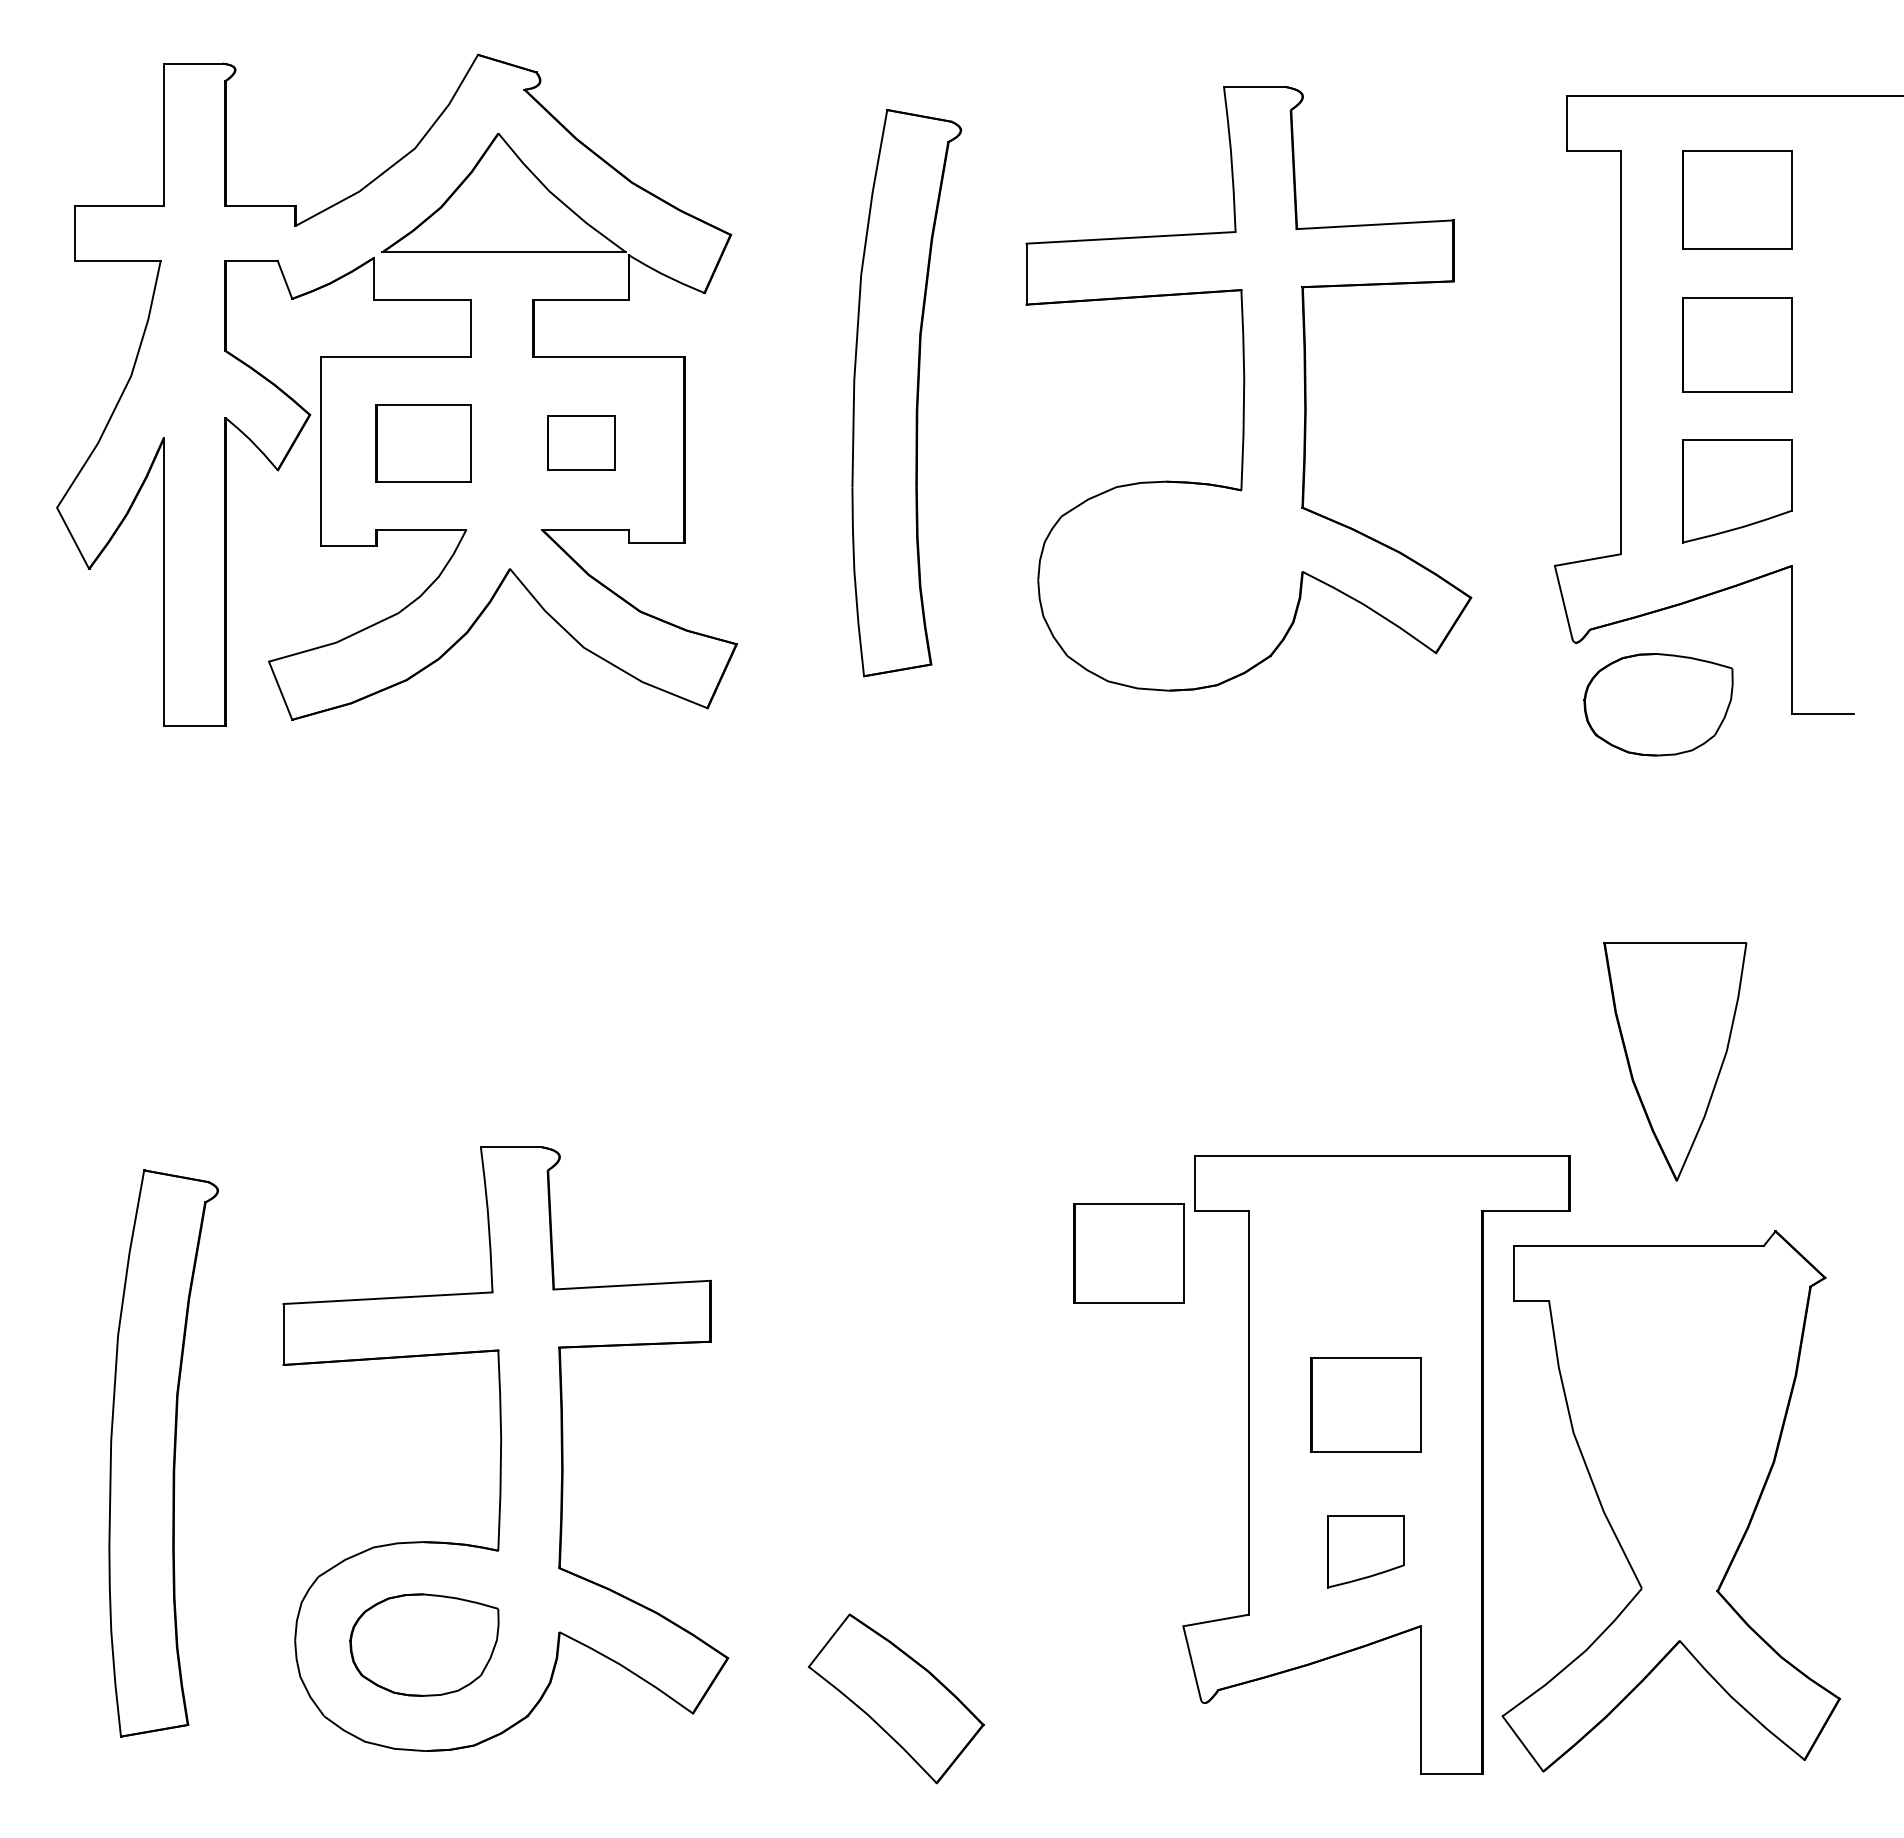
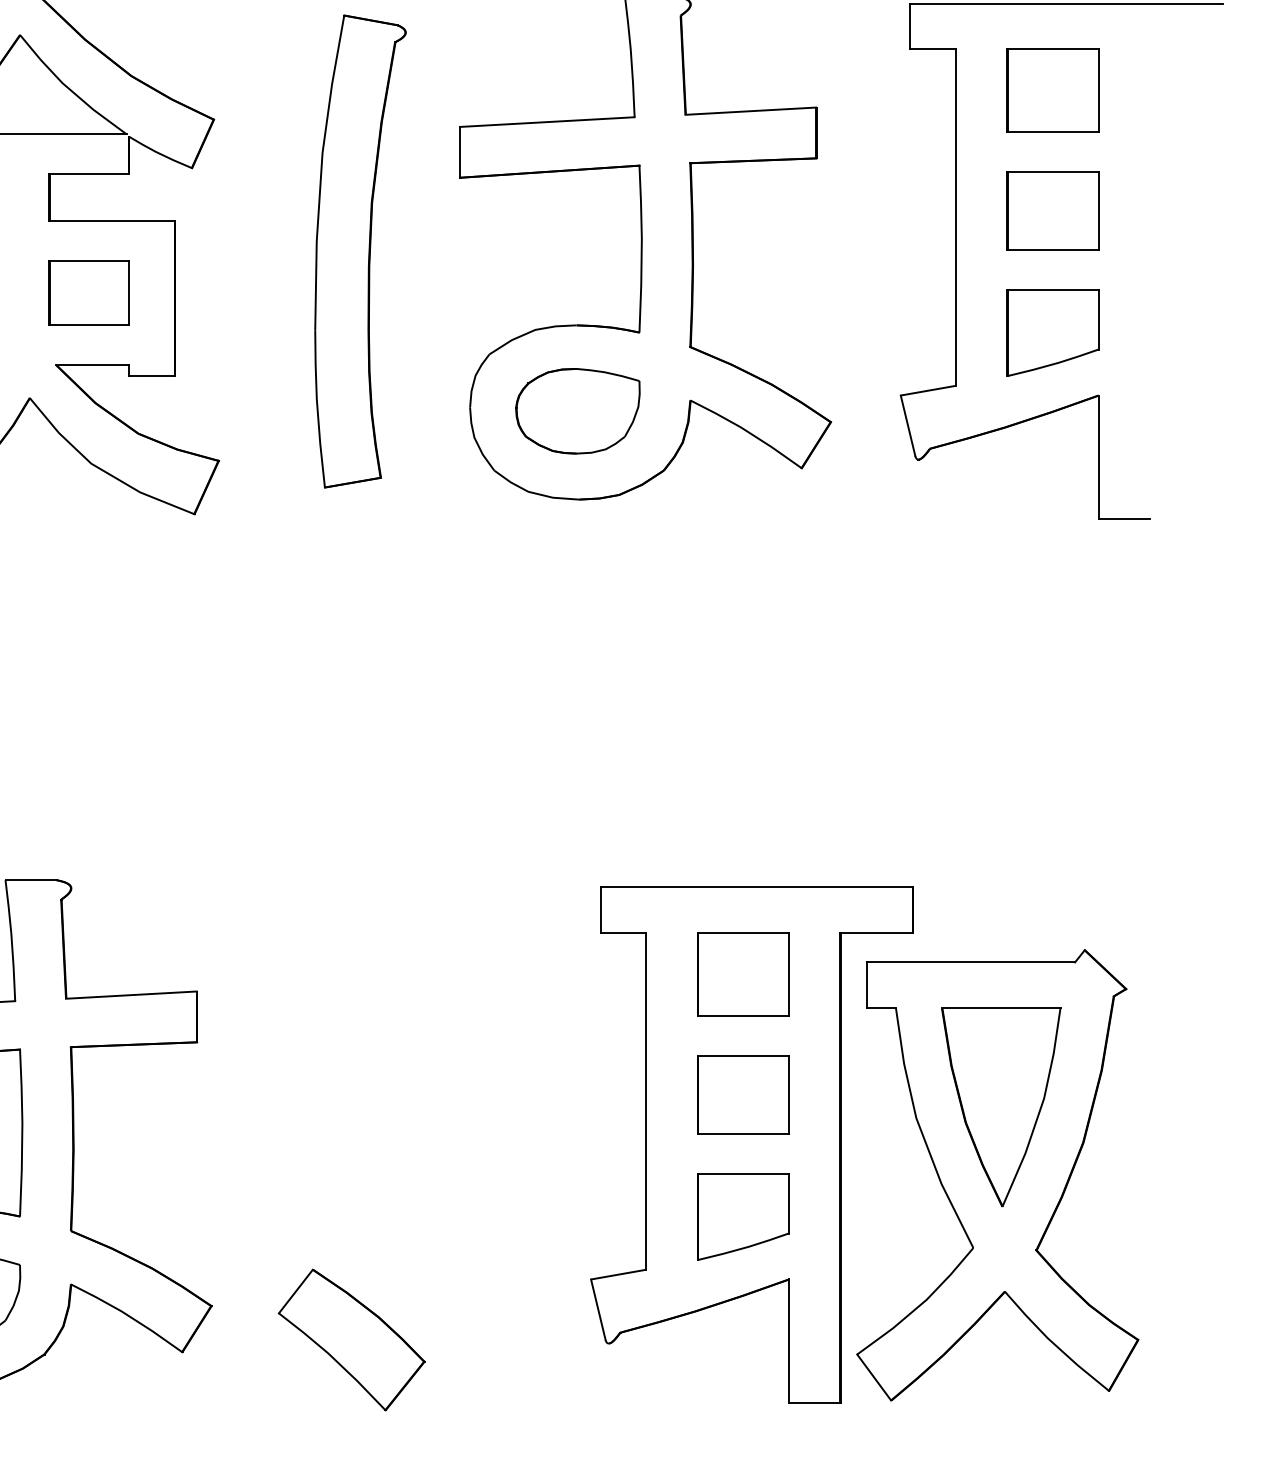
part: (580, 443) -> (88, 293), size x1.43
part: (1658, 704) -> (577, 411), moved
part: (1675, 1061) -> (1001, 1107), moved
part: (1128, 1253) -> (742, 974), moved
part: (1365, 1551) -> (742, 1217), size x1.43

